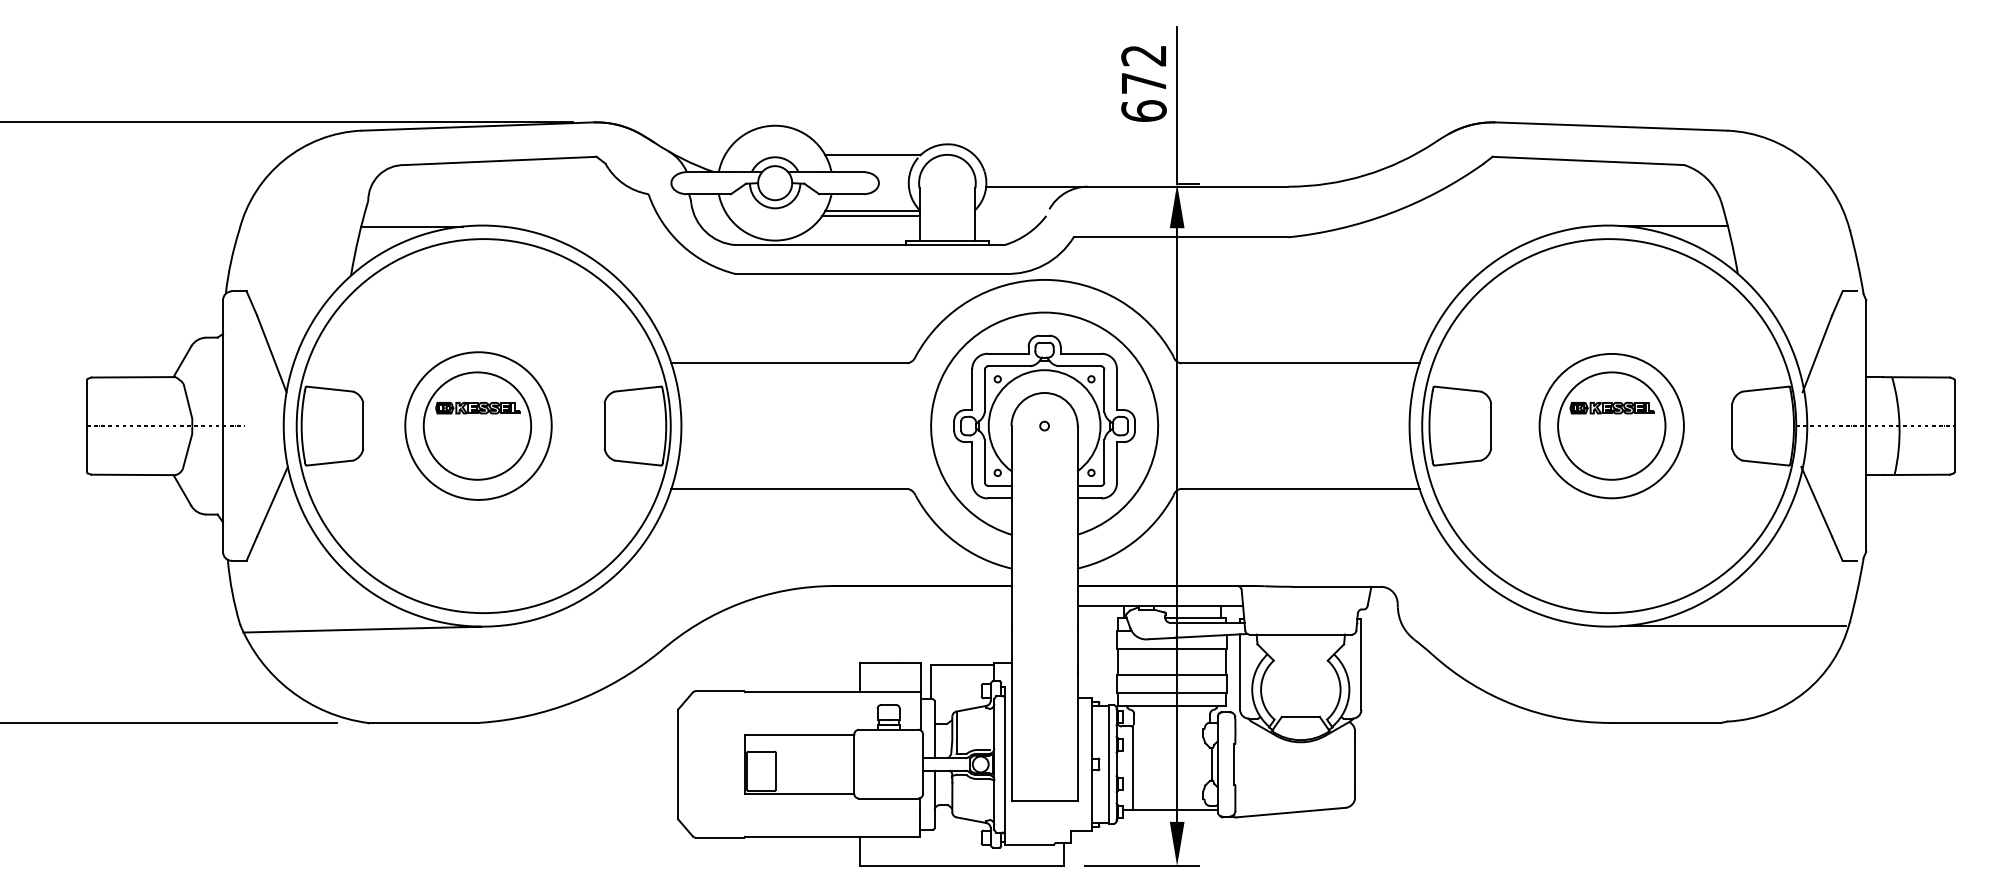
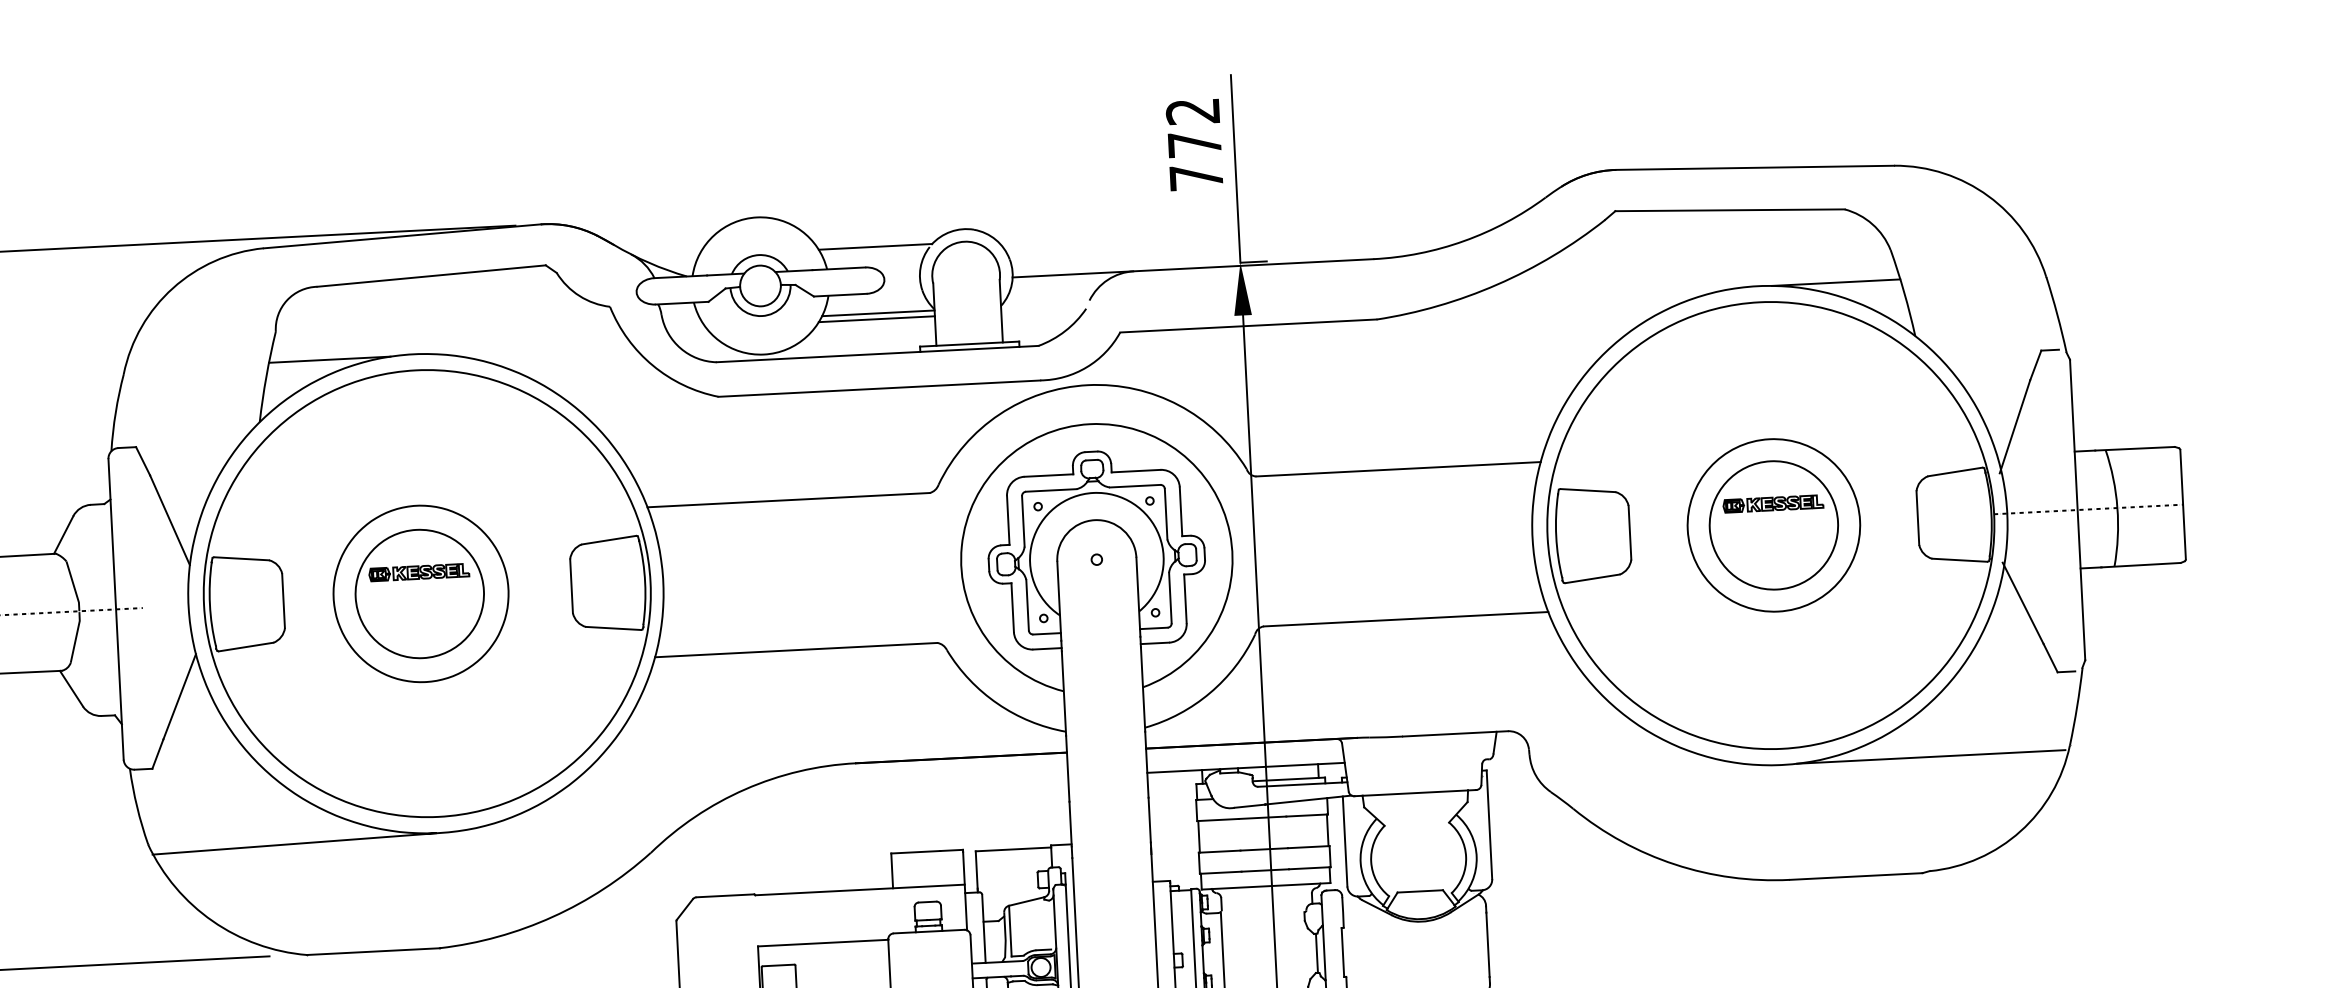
text: (1143, 110) -> (1195, 176), 672 -> 772

